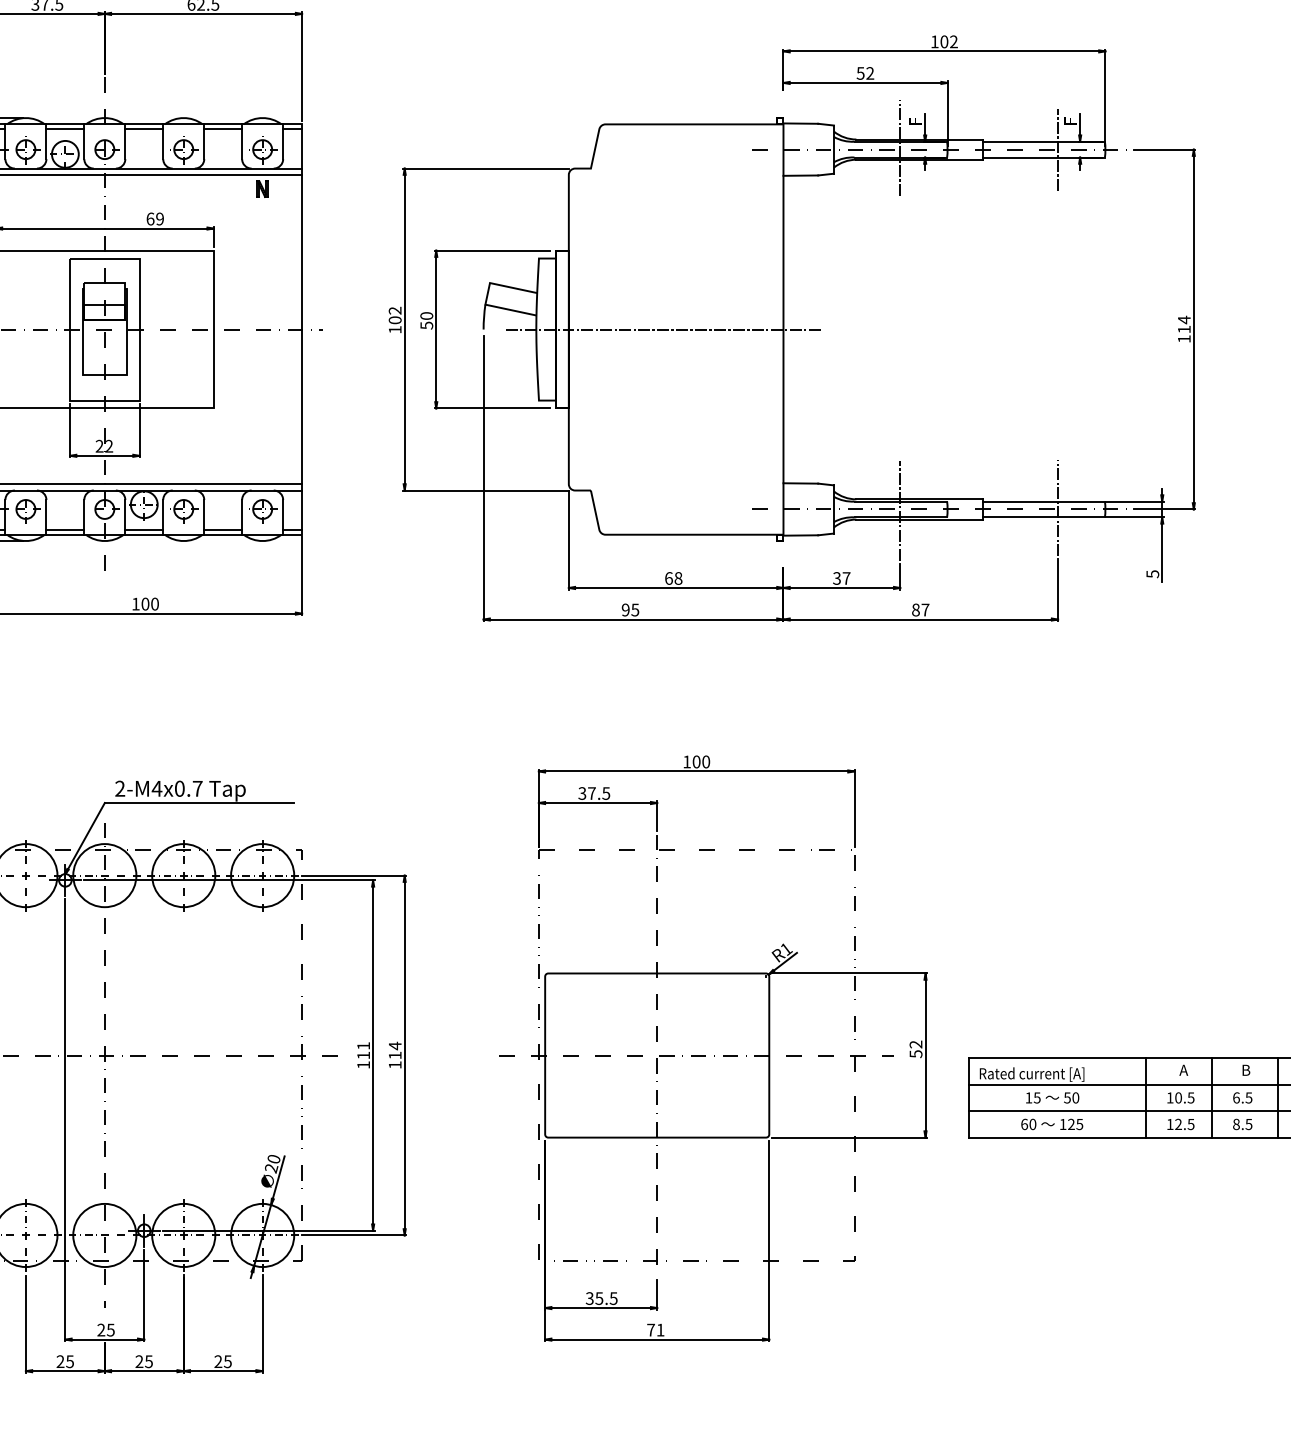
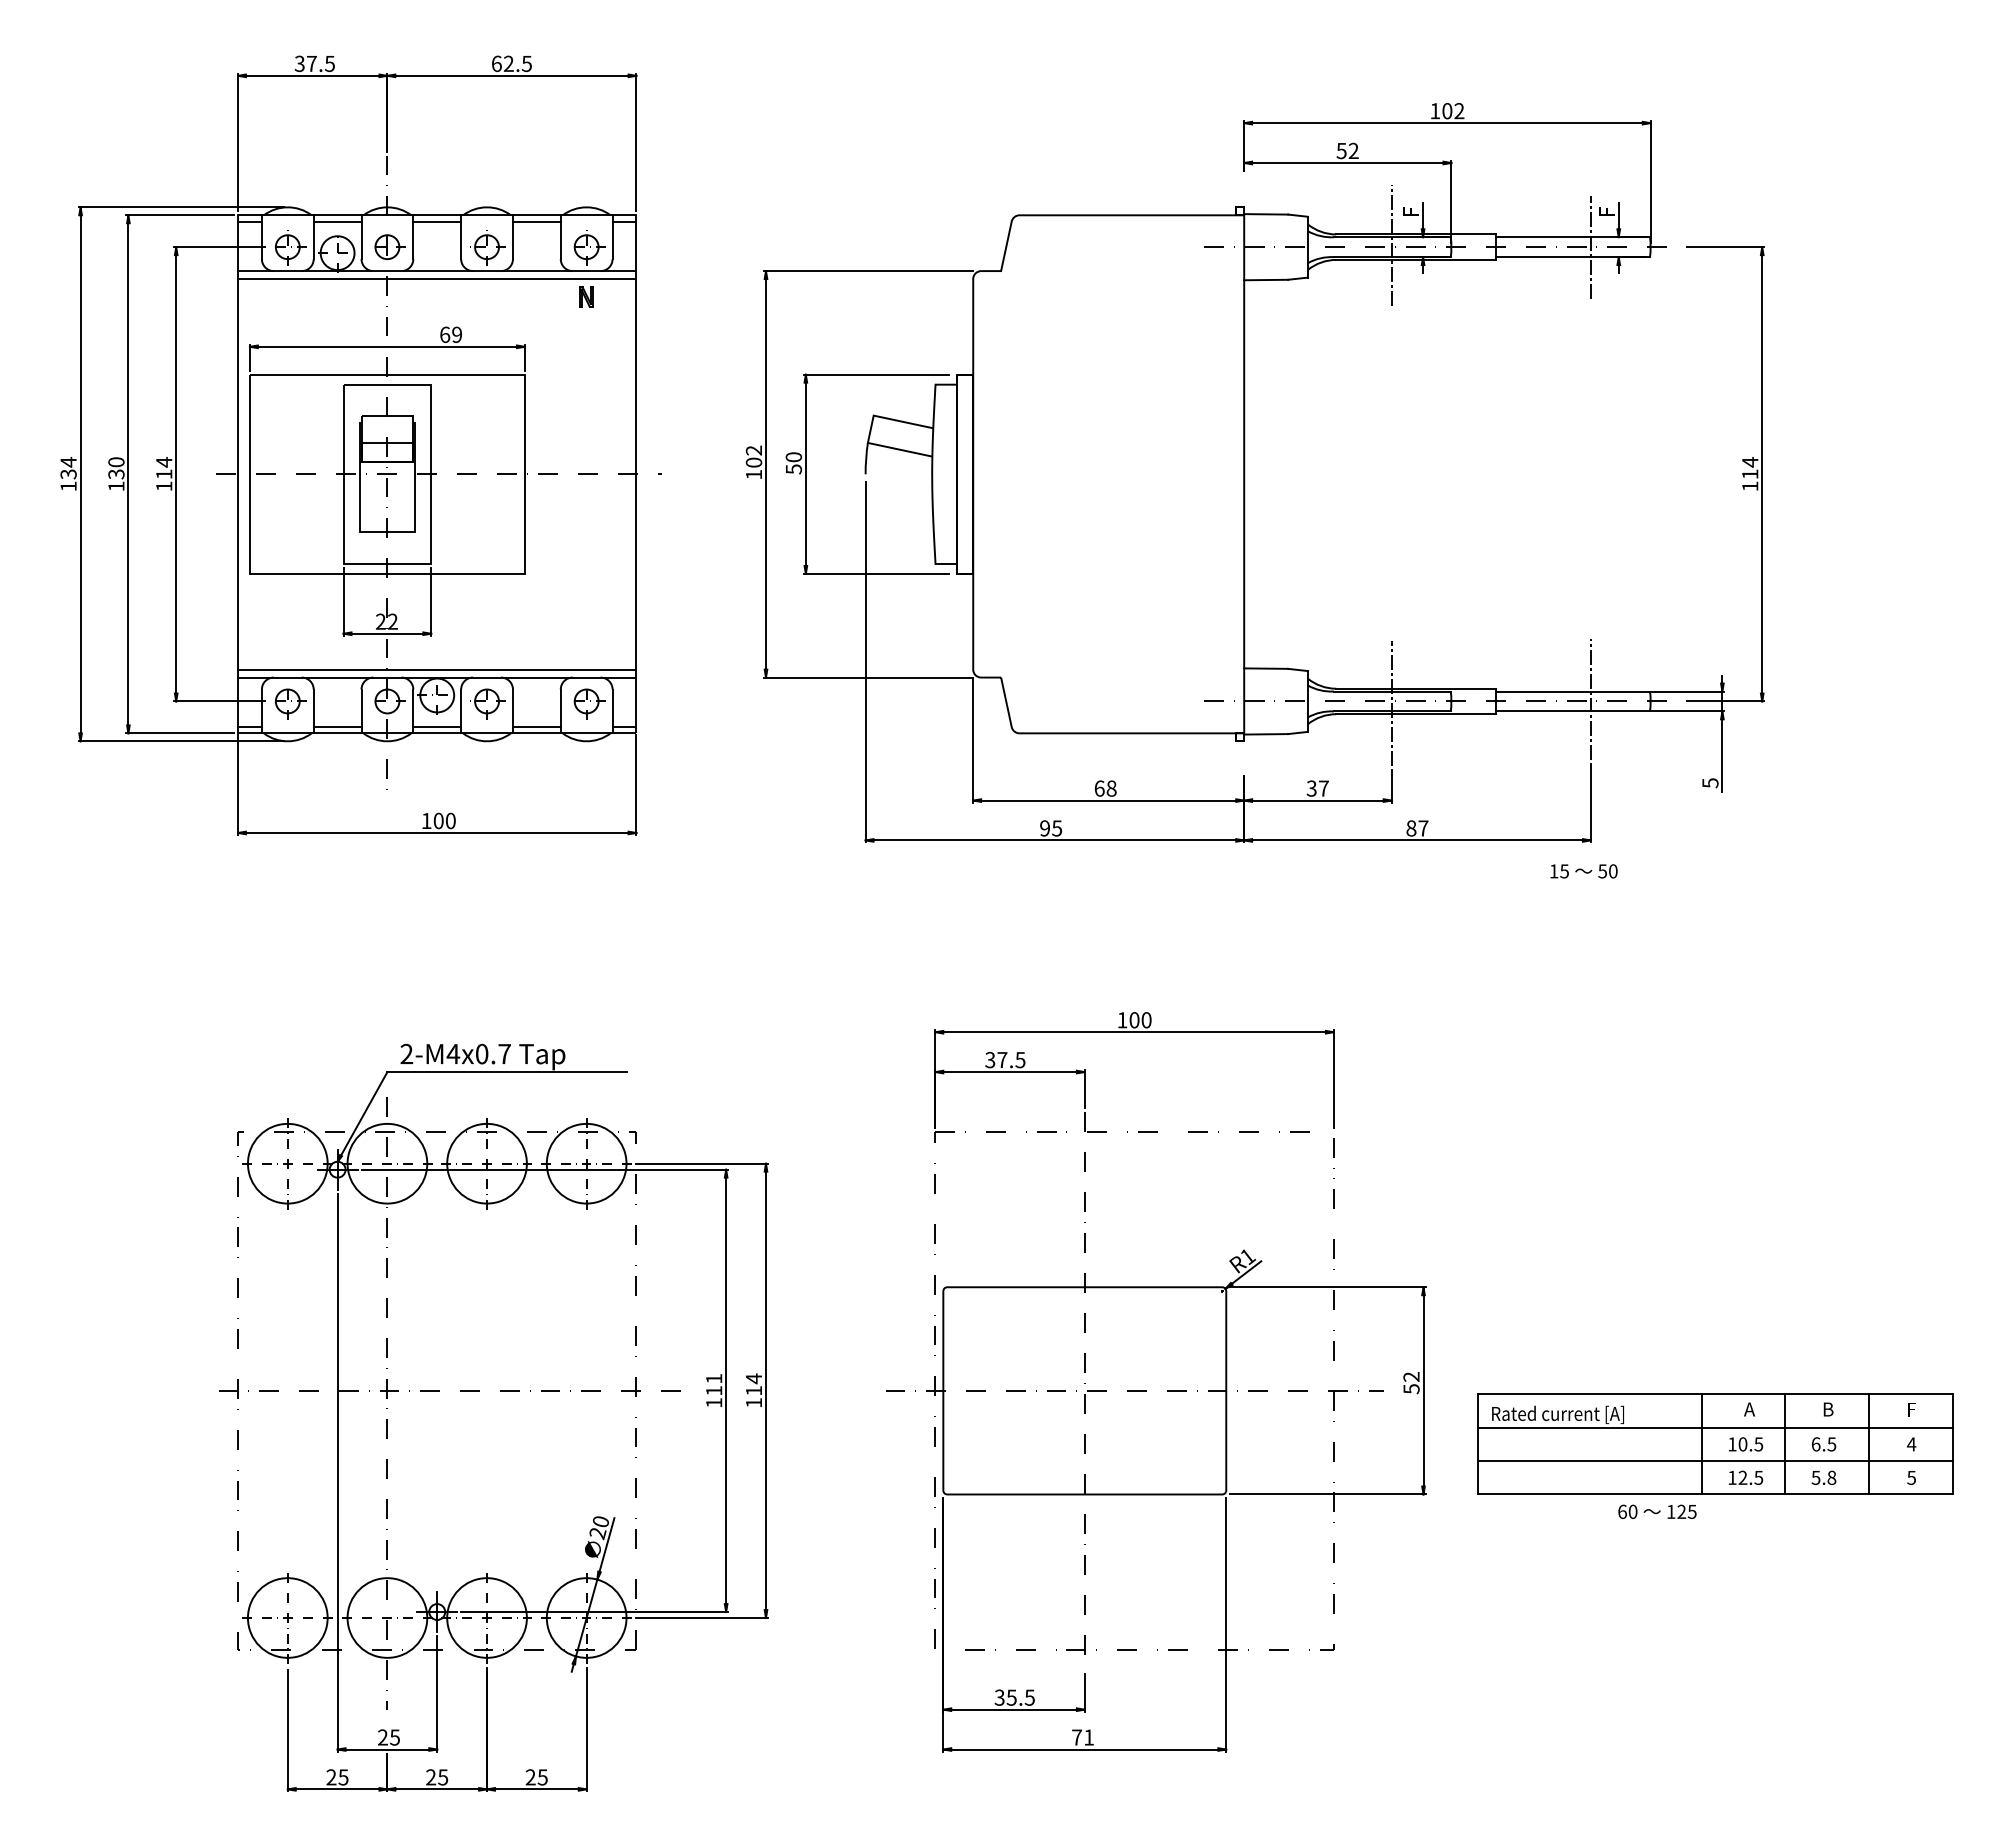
line: (663, 329) -> (1092, 474), removed
text: (1052, 1098) -> (1583, 871), moved
text: (1052, 1124) -> (1657, 1511), moved
text: (1242, 1124) -> (1823, 1477), 8.5 -> 5.8

